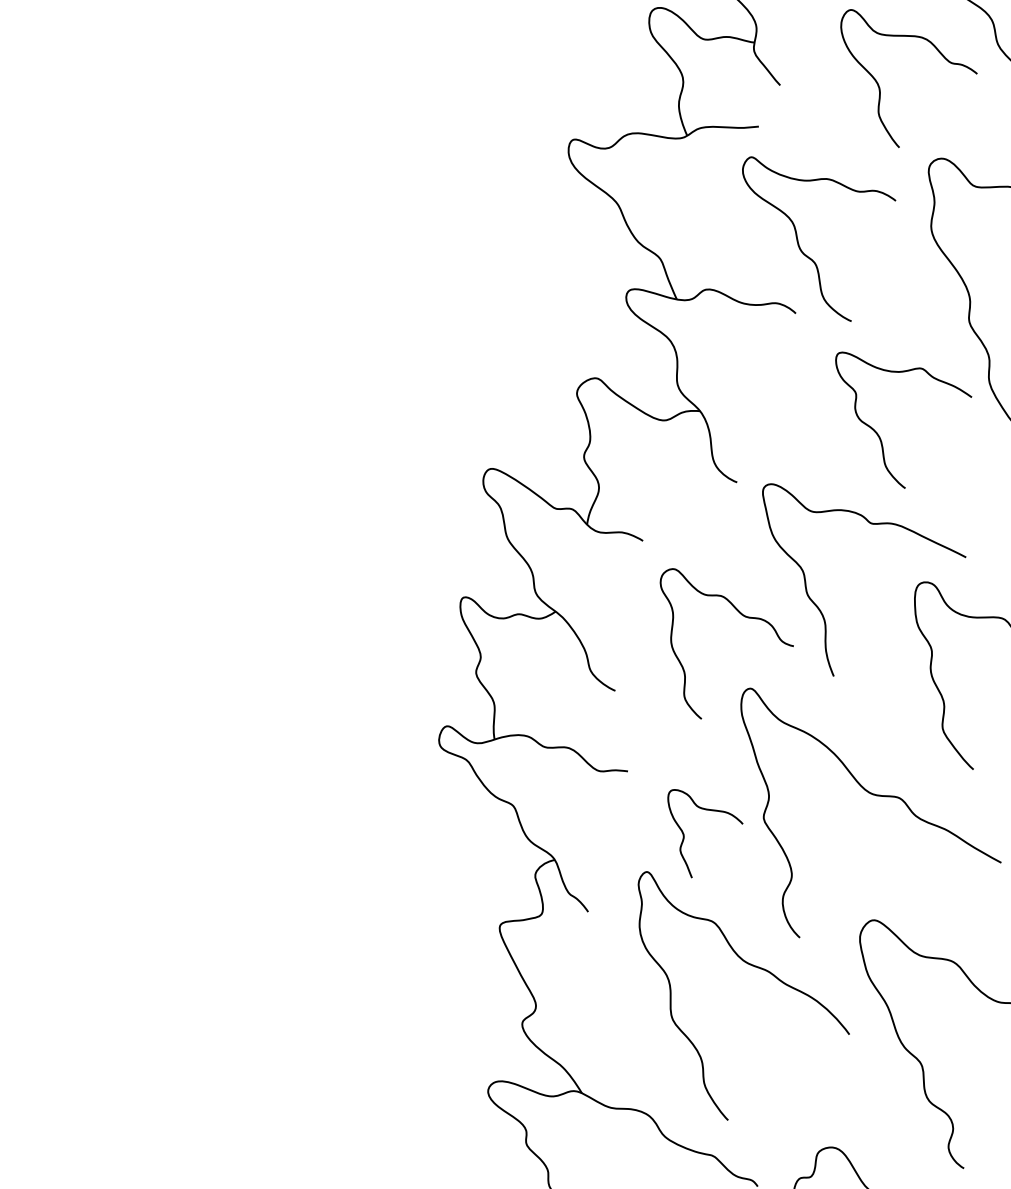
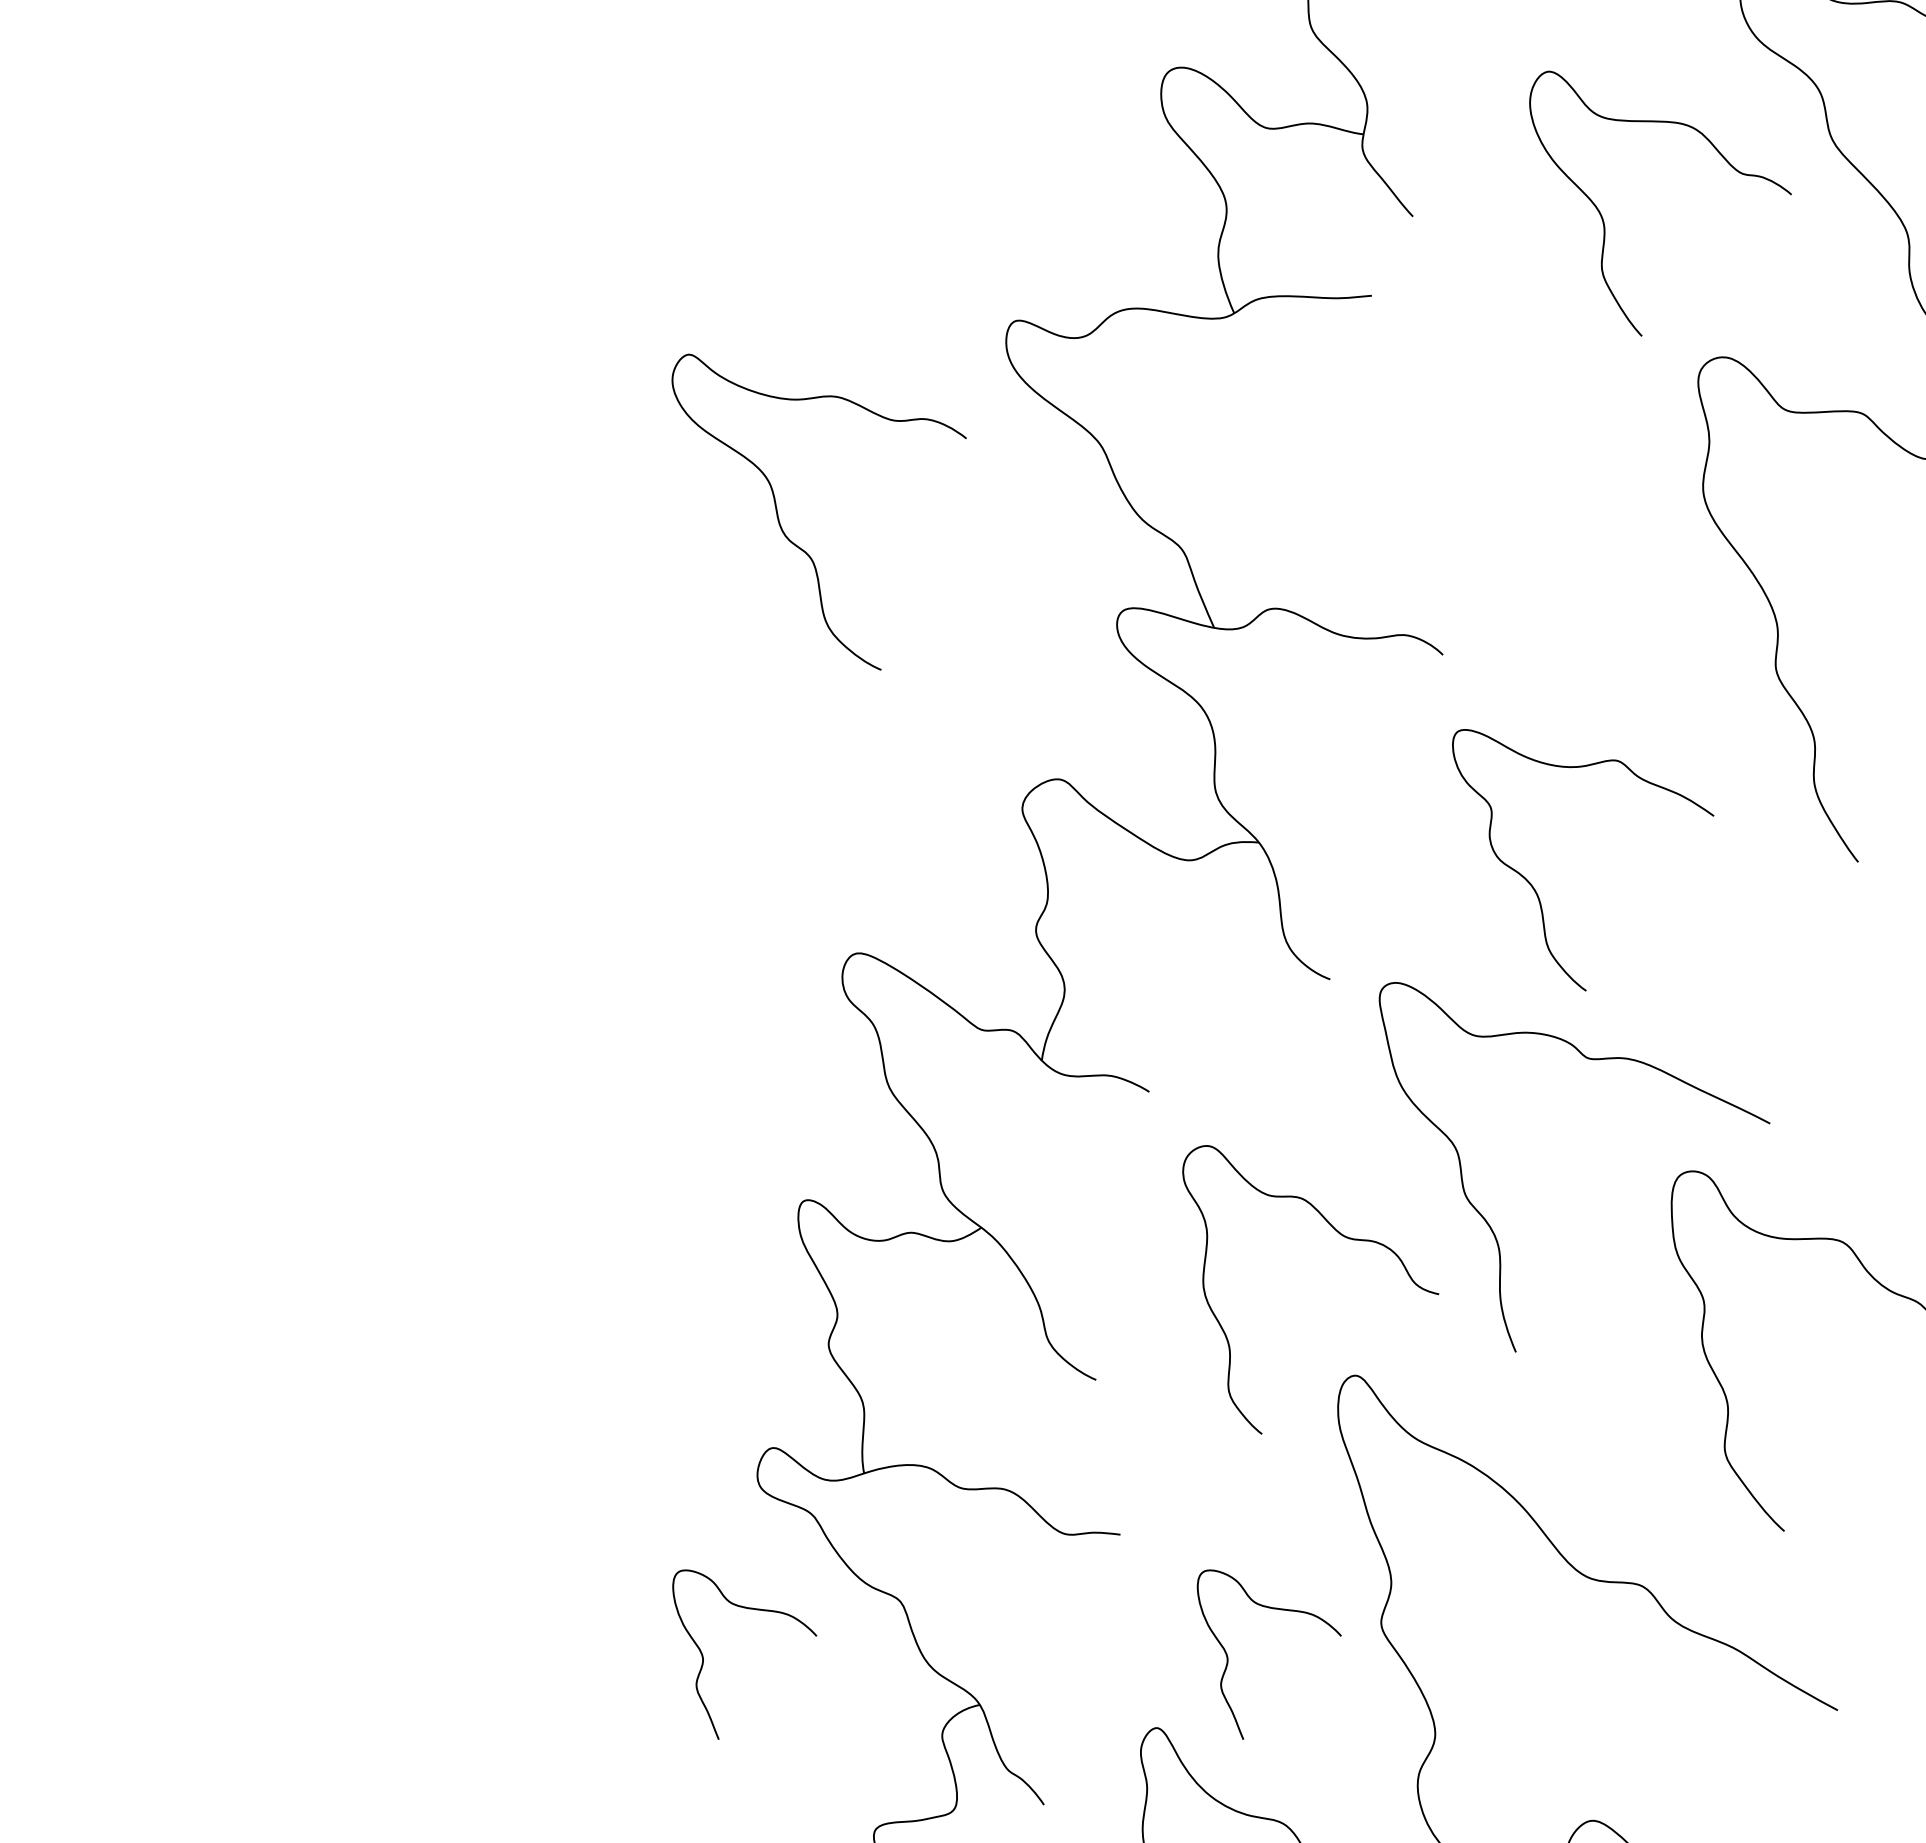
curve: (799, 243) -> (781, 520), moved
curve: (878, 433) -> (1534, 885), moved
curve: (411, 833) -> (704, 1654), added

